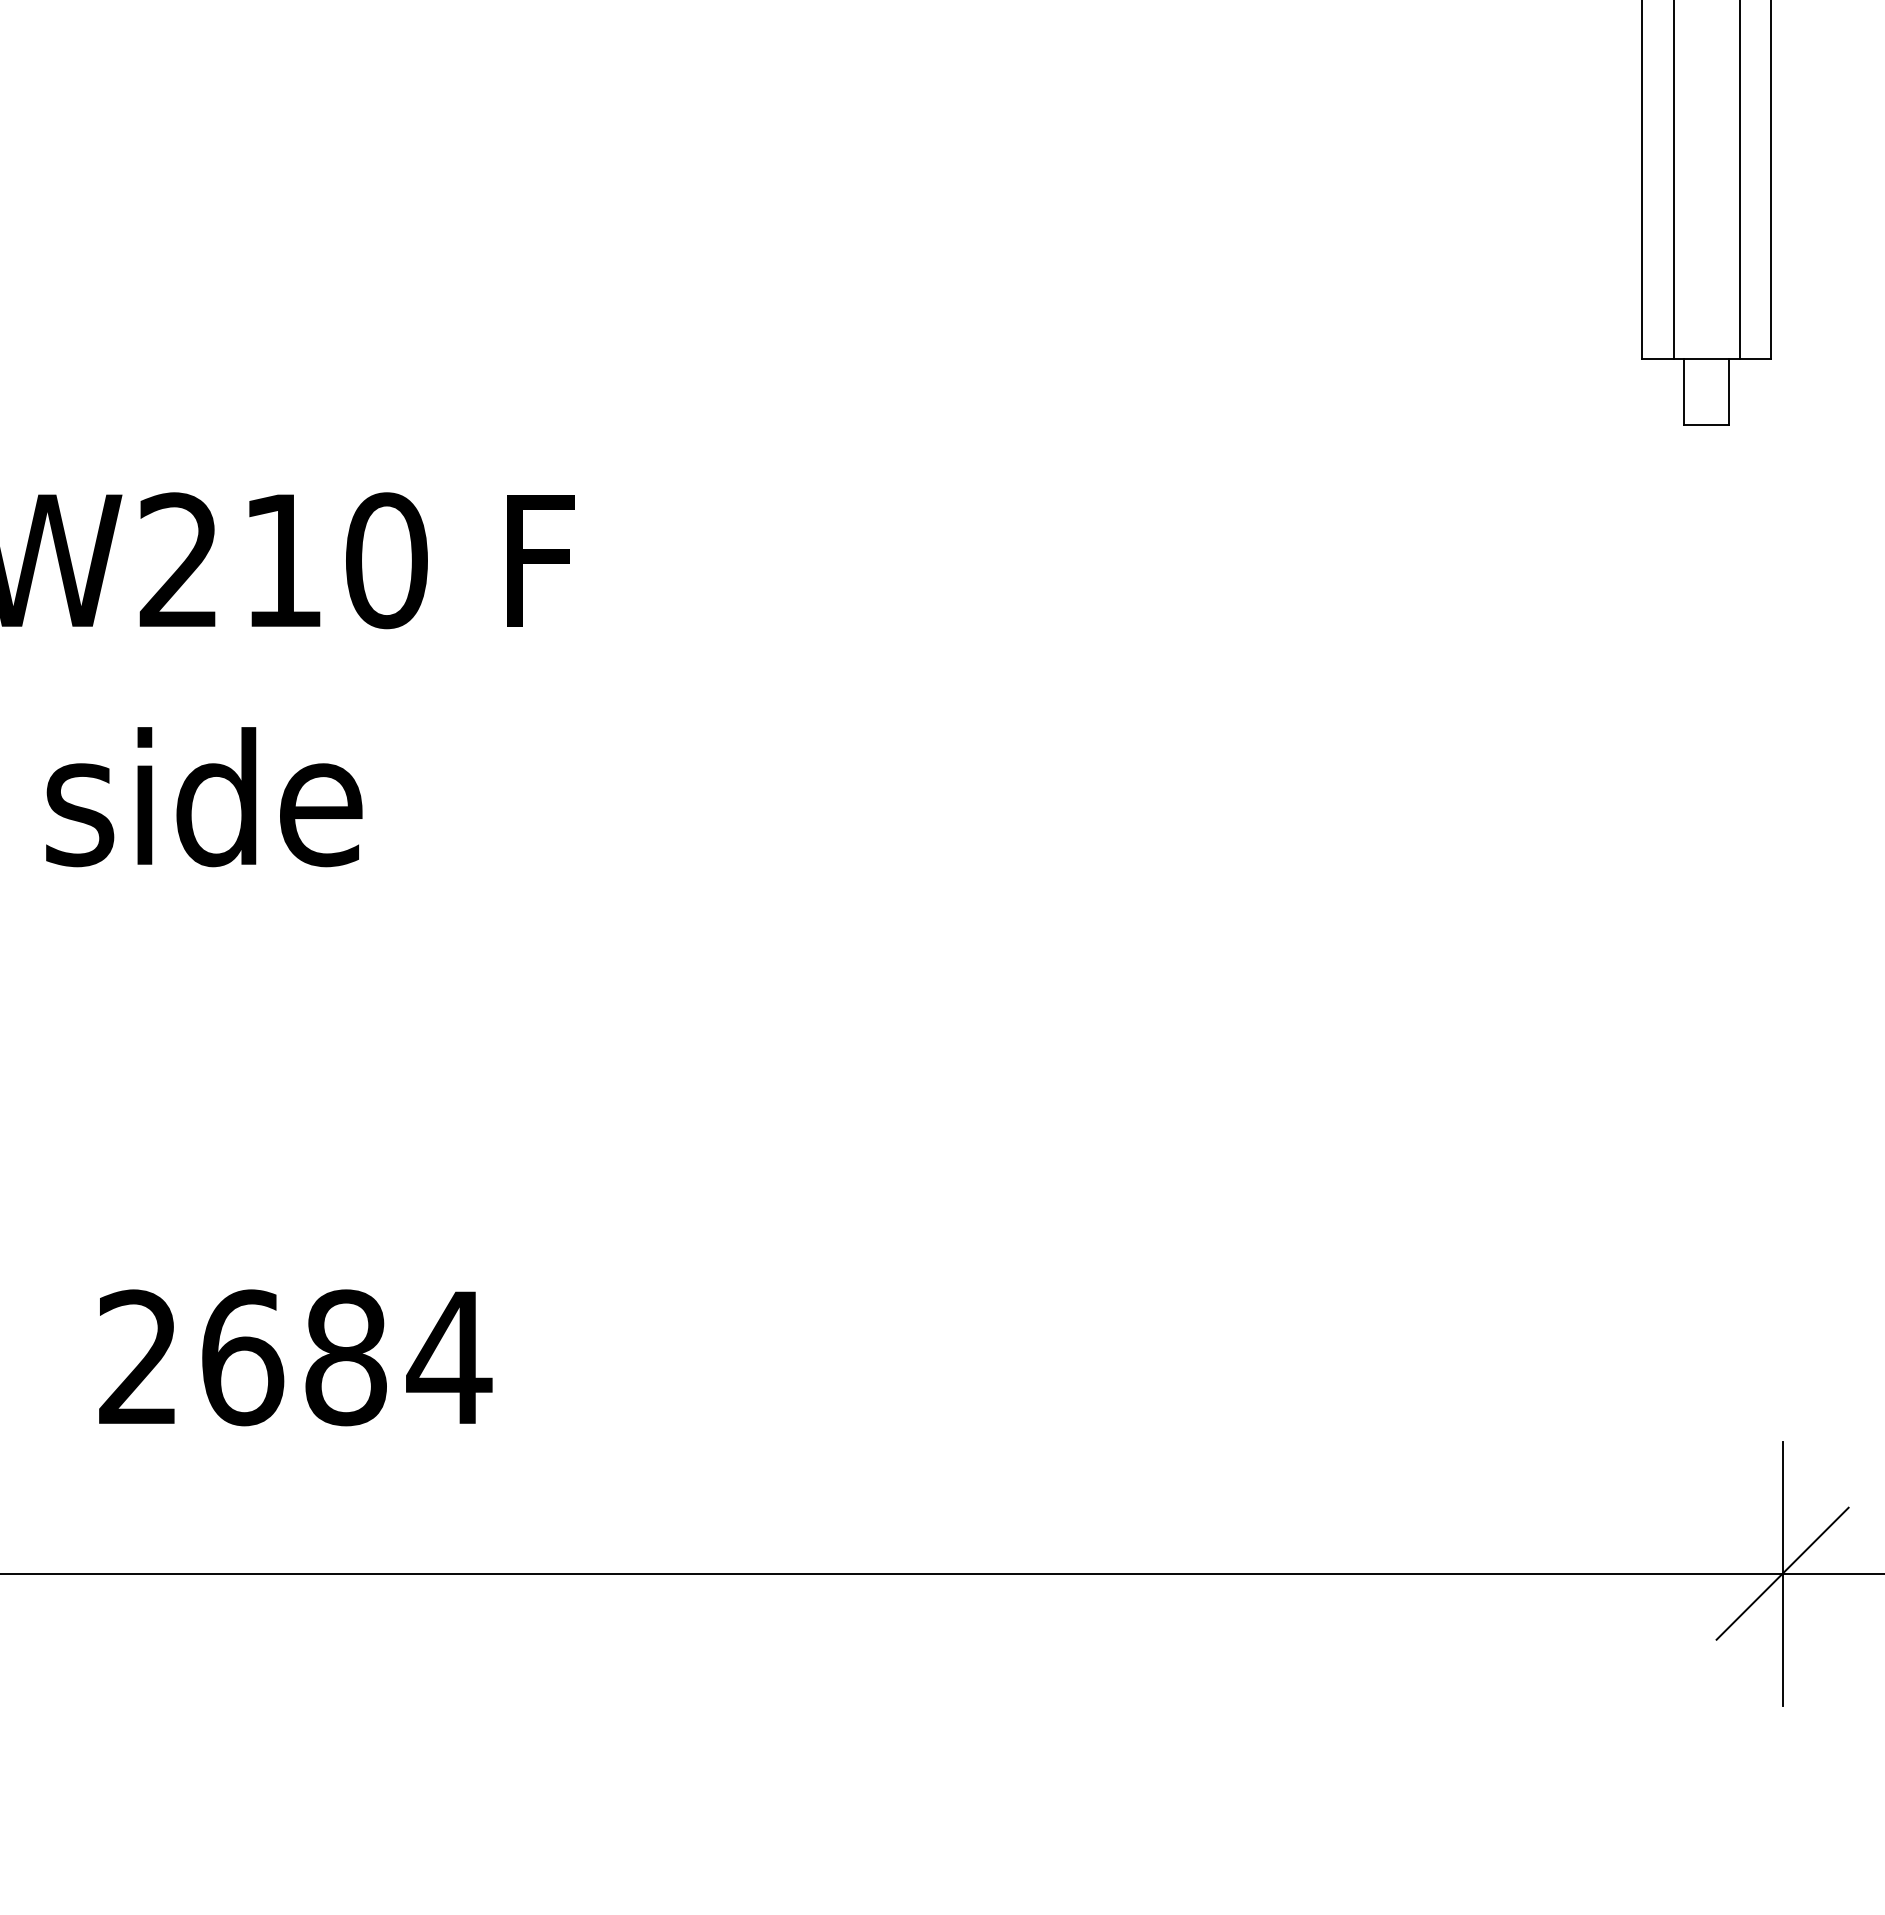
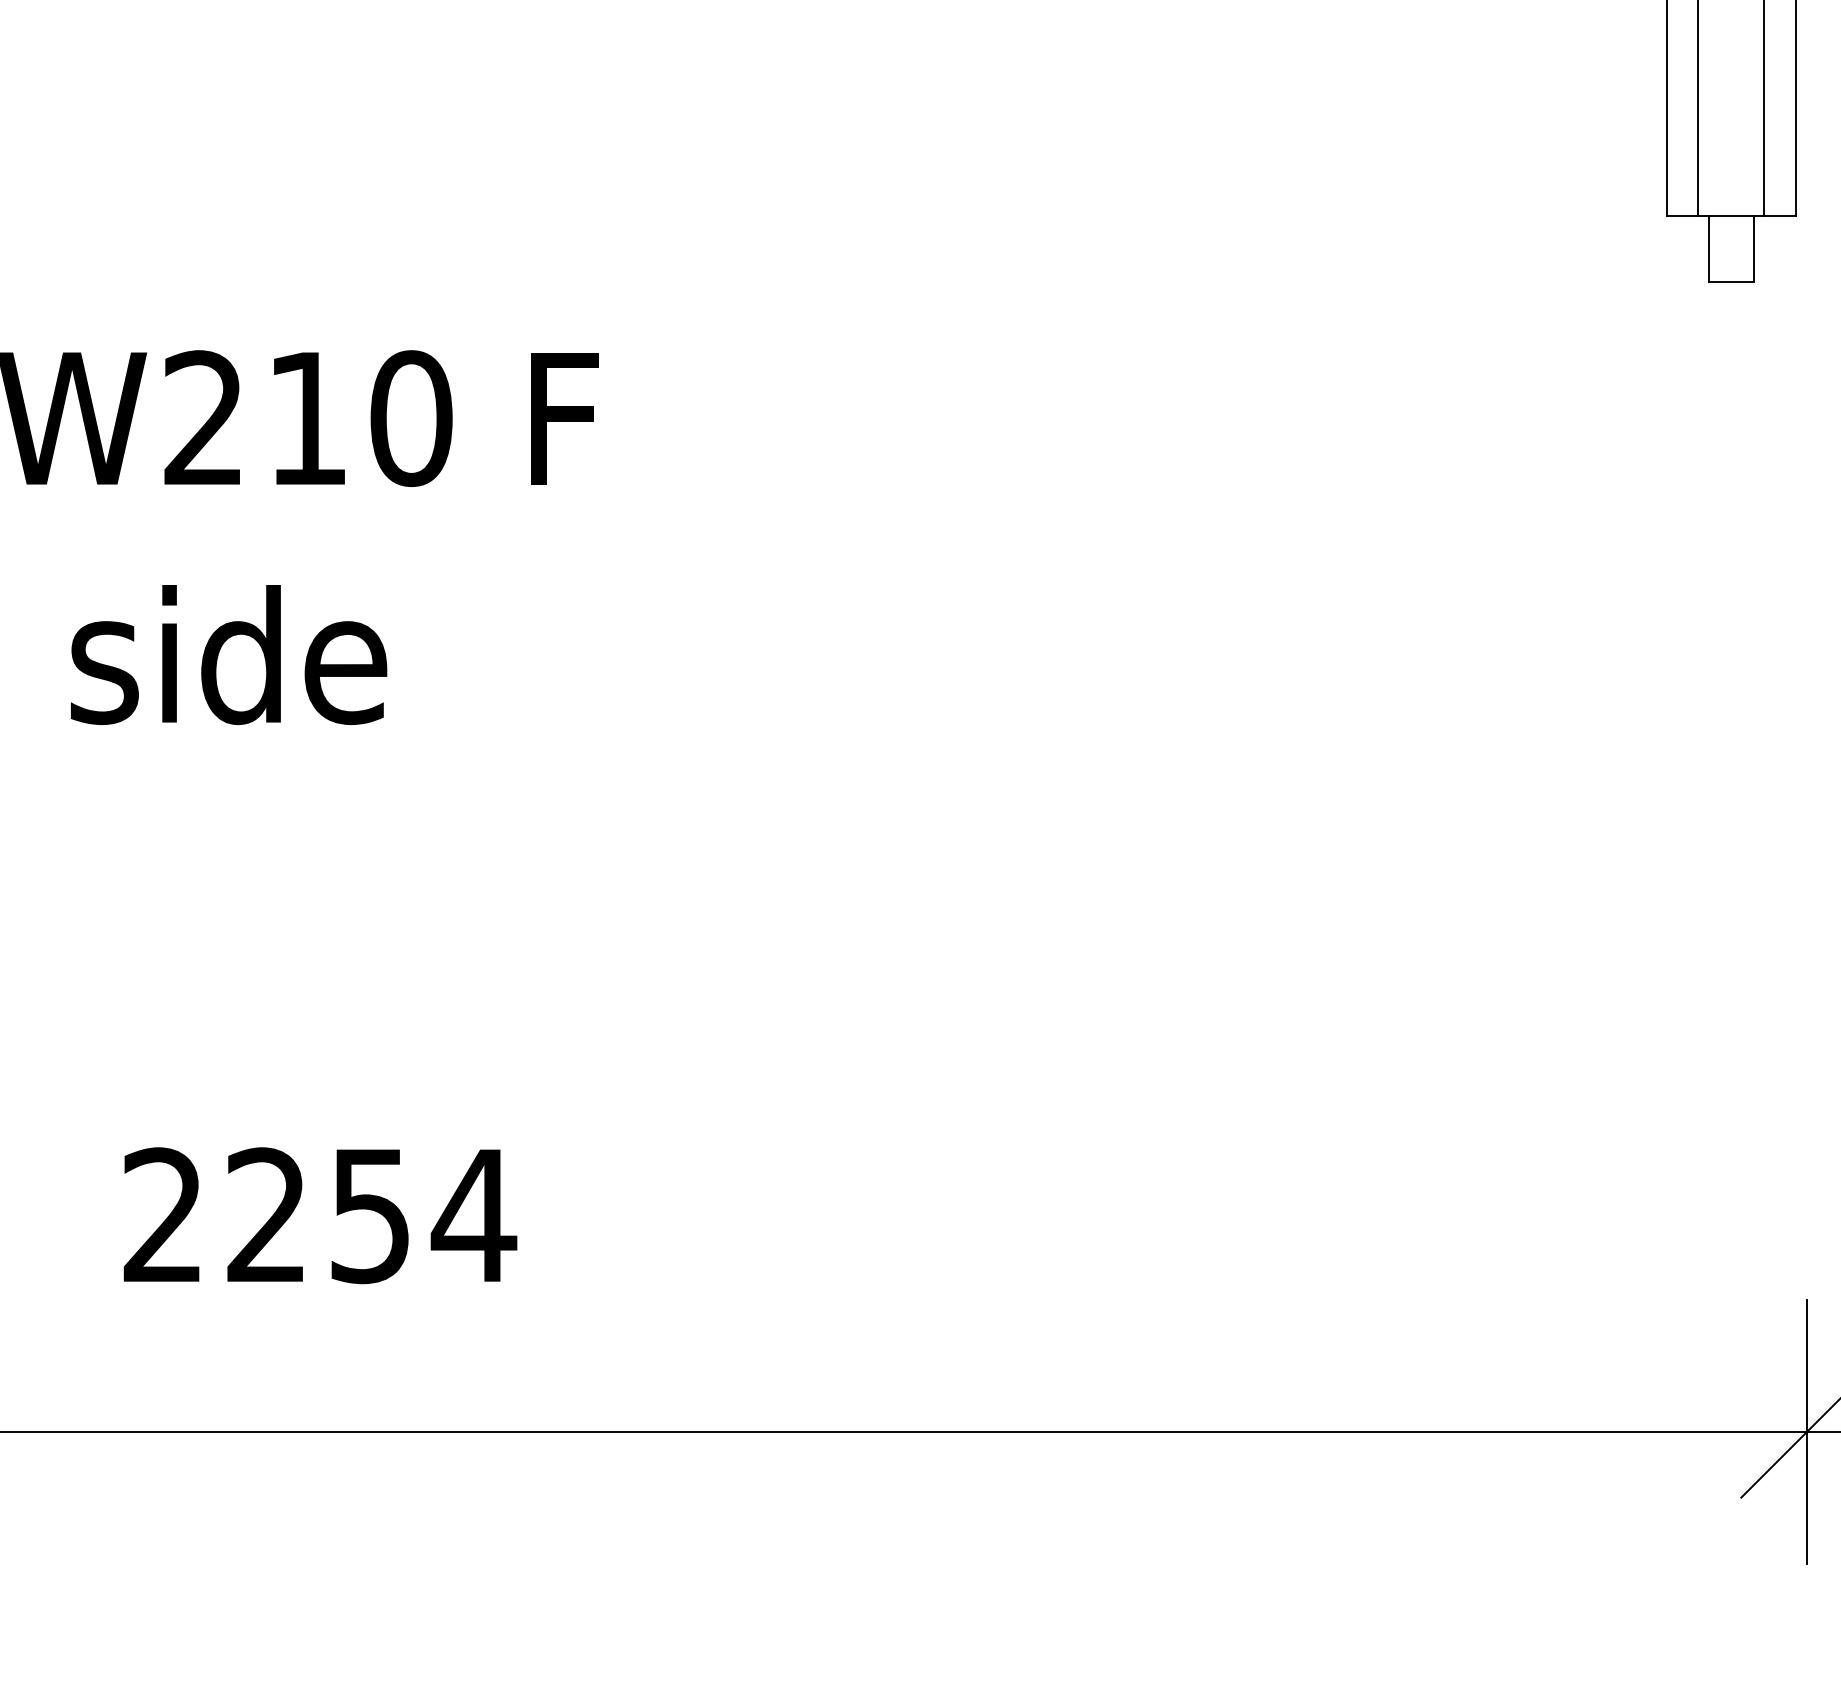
text: (294, 1357) -> (319, 1215), 2684 -> 2254

